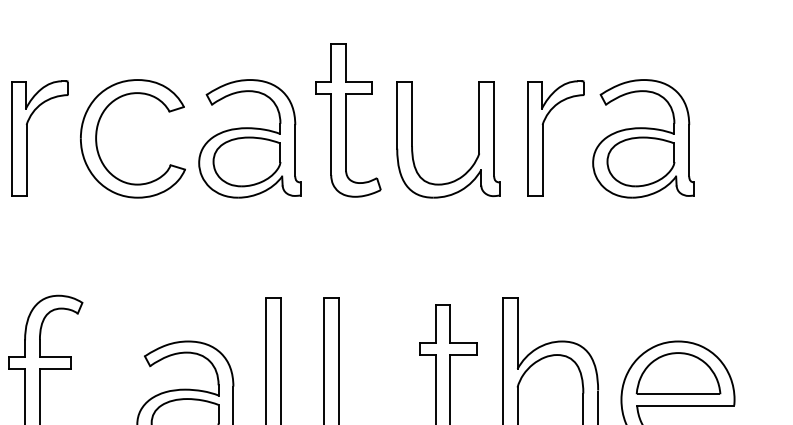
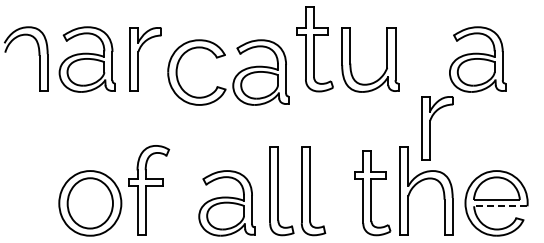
part: (543, 138) -> (430, 128), moved
part: (203, 144) -> (235, 75), moved
line: (685, 405) -> (500, 206), solid -> dashed

